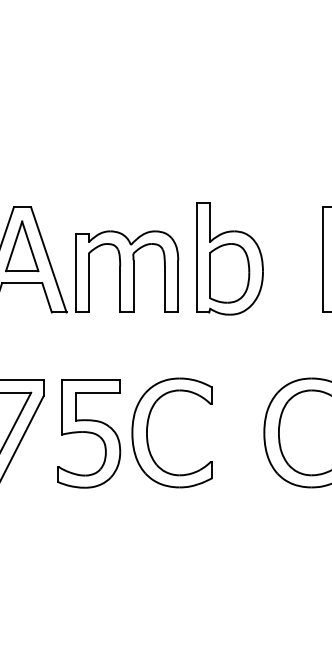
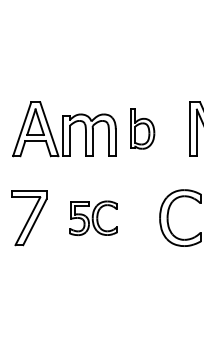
part: (230, 258) -> (142, 128), size x0.7
part: (134, 433) -> (93, 218), size x0.6

